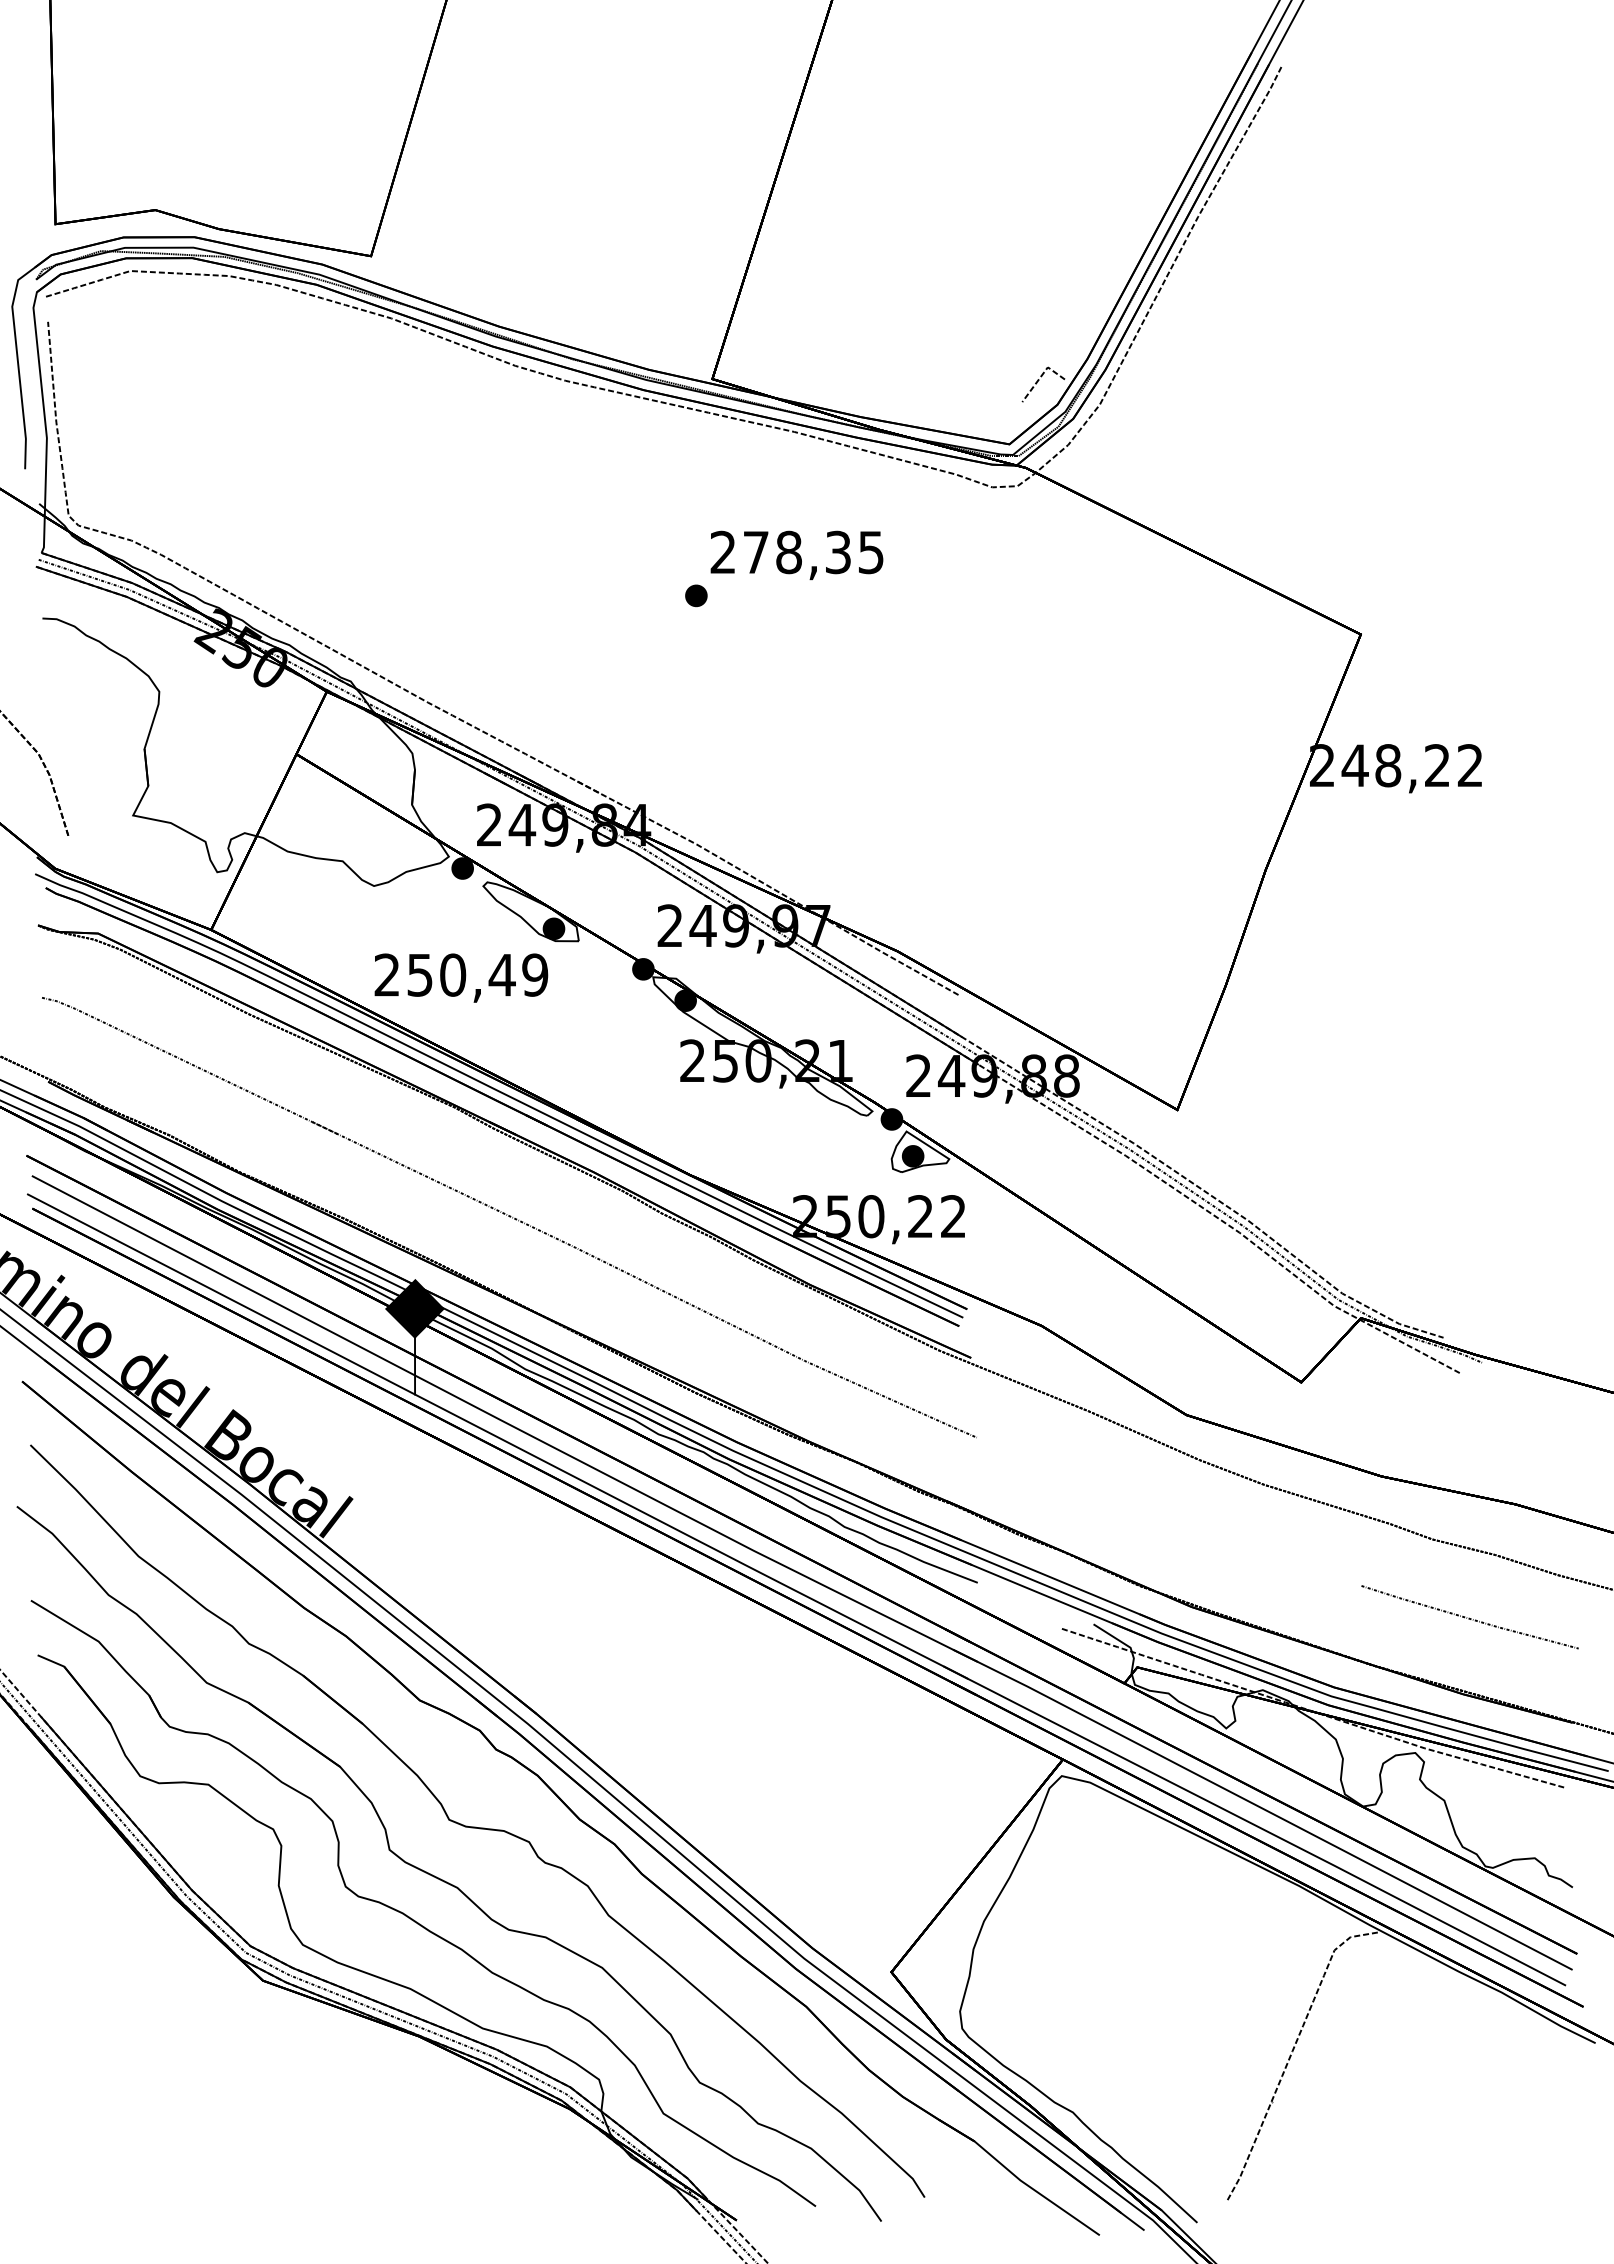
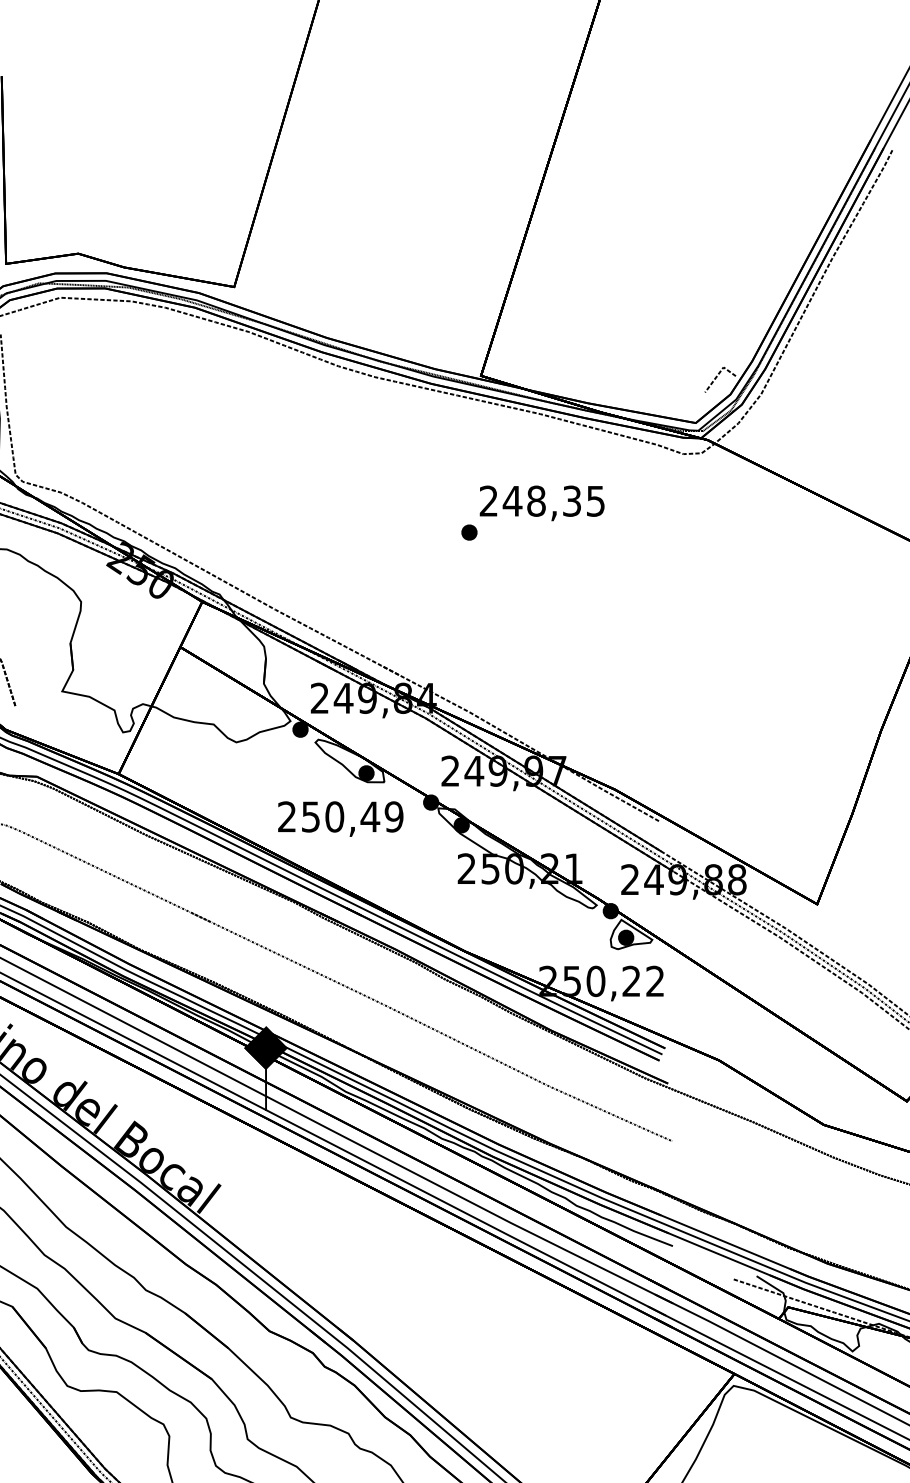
text: (755, 552) -> (512, 501), 278,35 -> 248,35
text: (461, 977) -> (340, 818), moved

